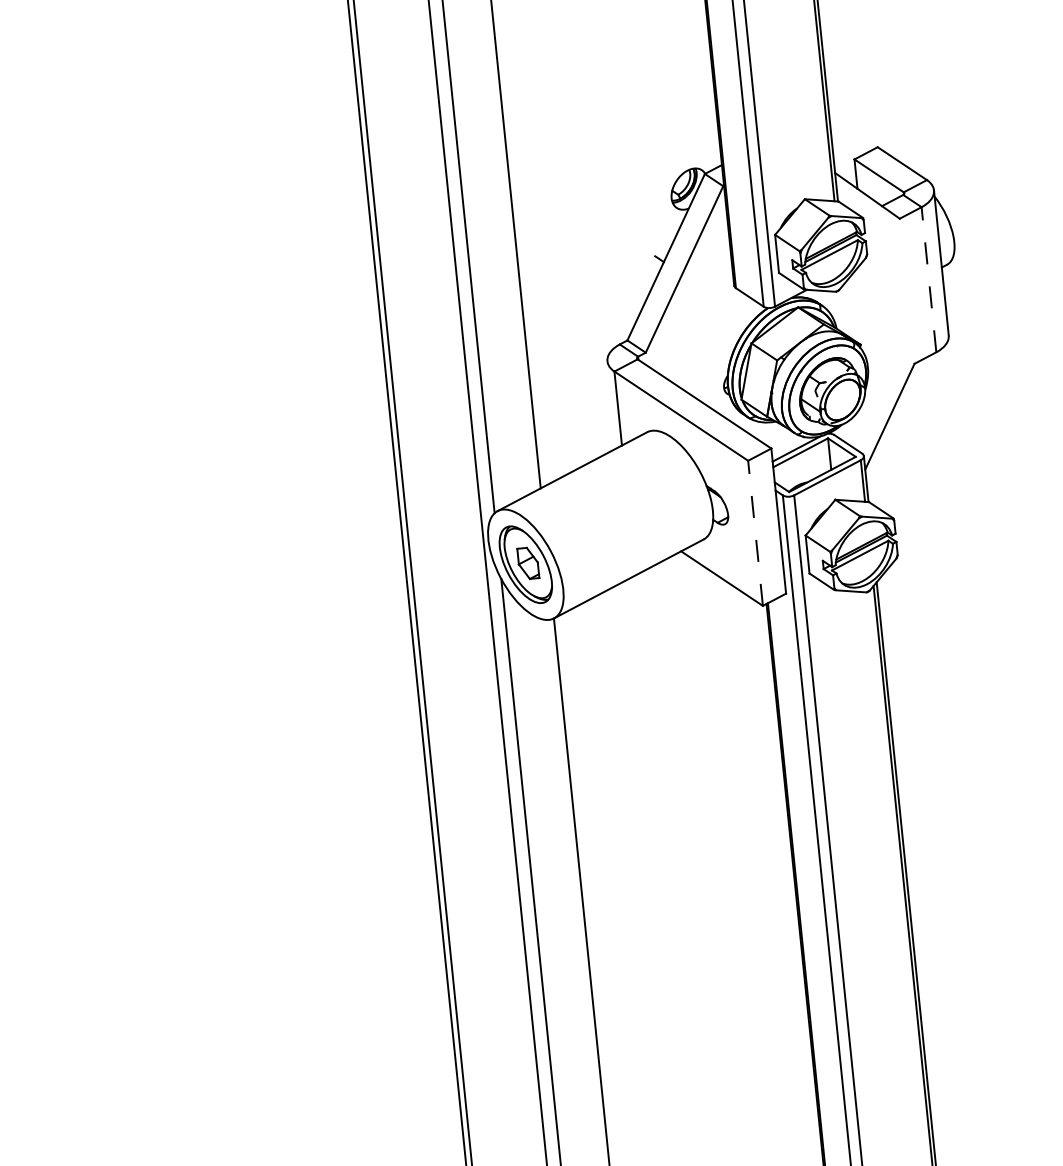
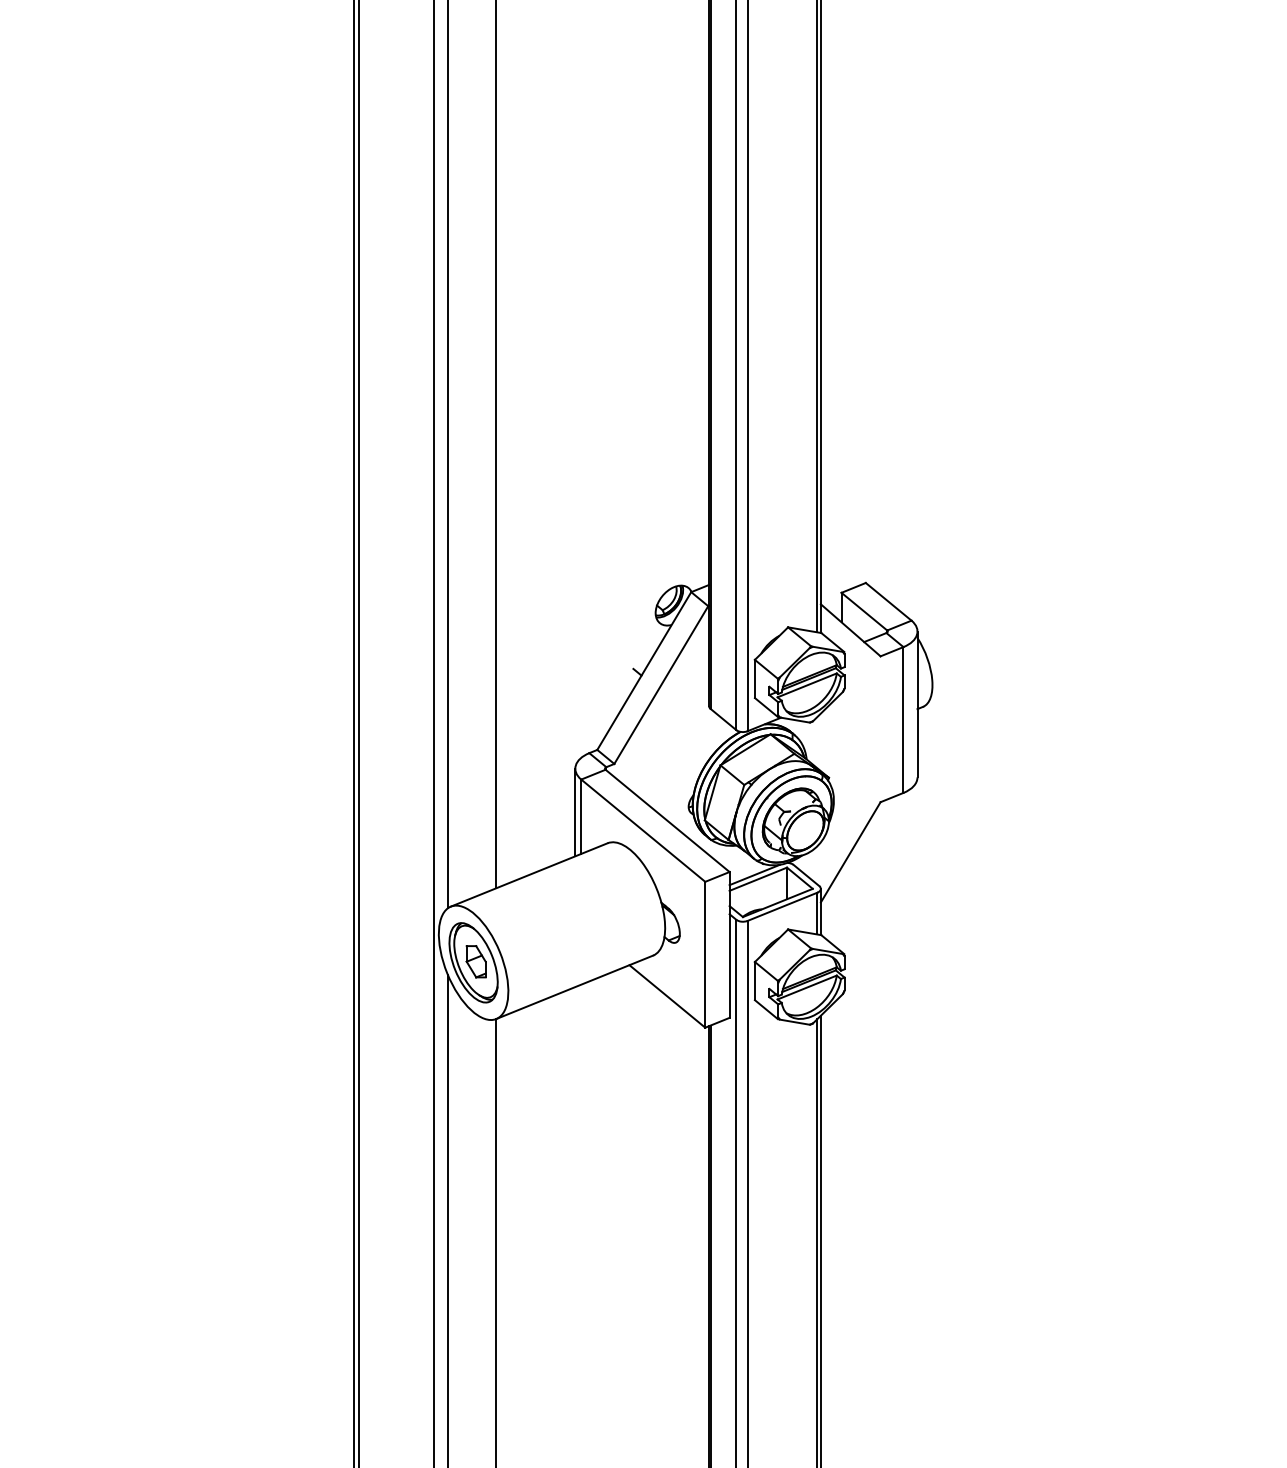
line: (929, 280) -> (903, 720), dashed -> solid
line: (612, 404) -> (575, 812), added
line: (755, 533) -> (705, 954), dashed -> solid

